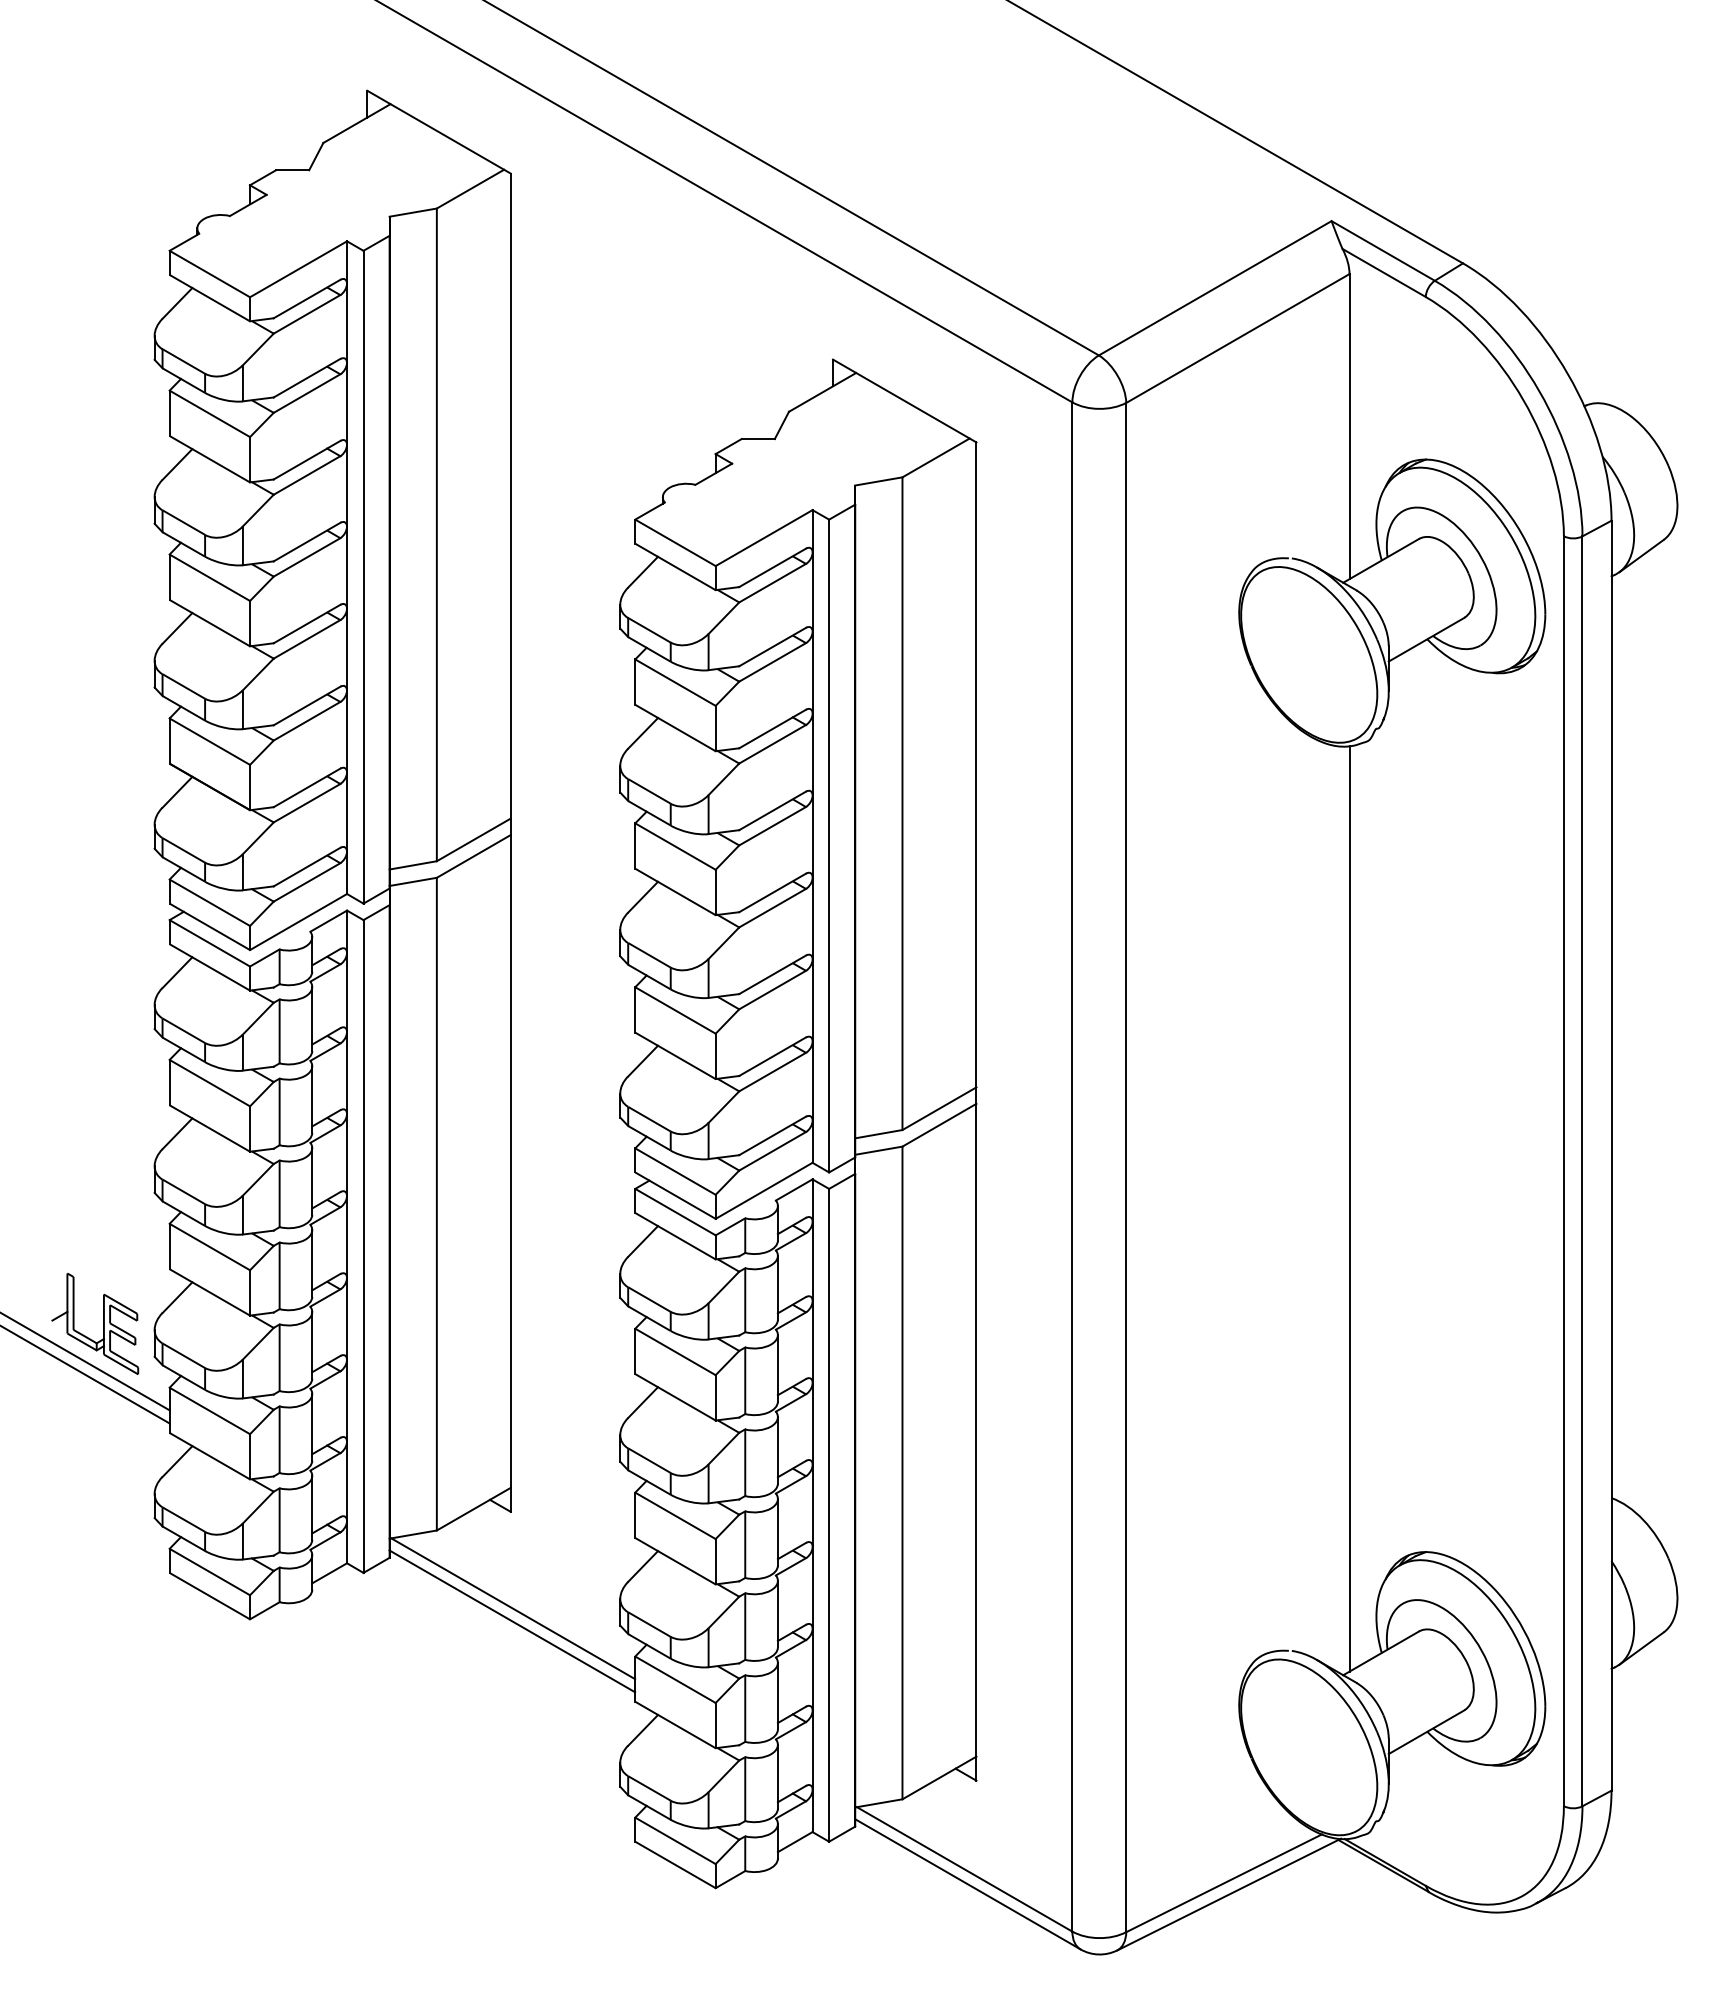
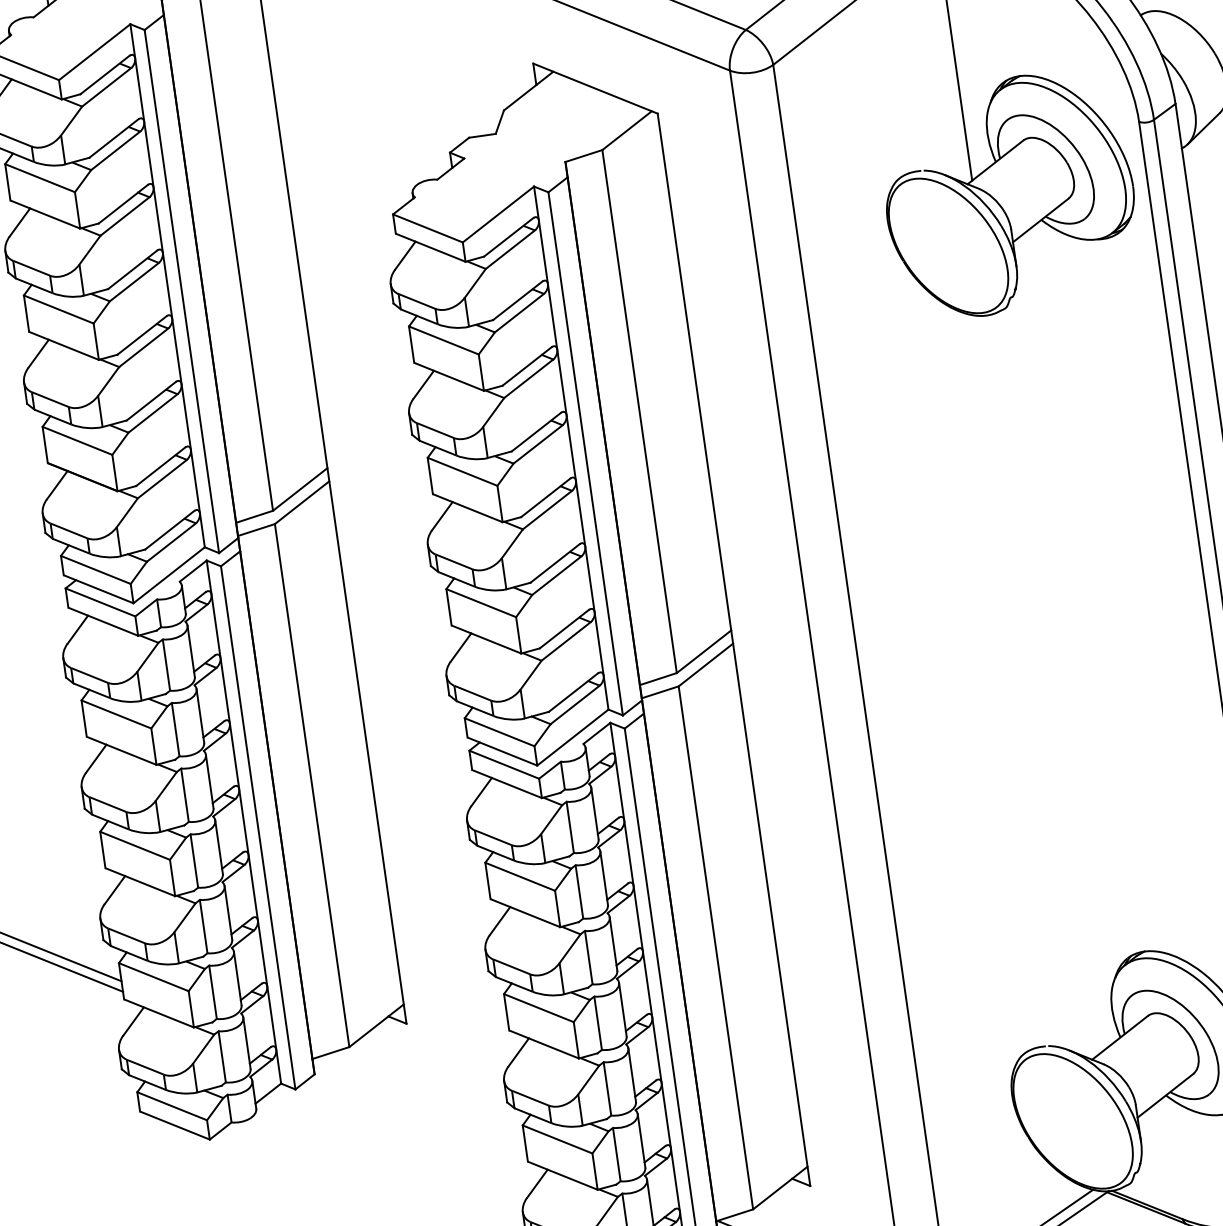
line: (1349, 1208) -> (1043, 684), removed
part: (103, 1323) -> (58, 919), removed
line: (513, 1608) -> (419, 1100), removed
line: (512, 1621) -> (420, 1111), removed

